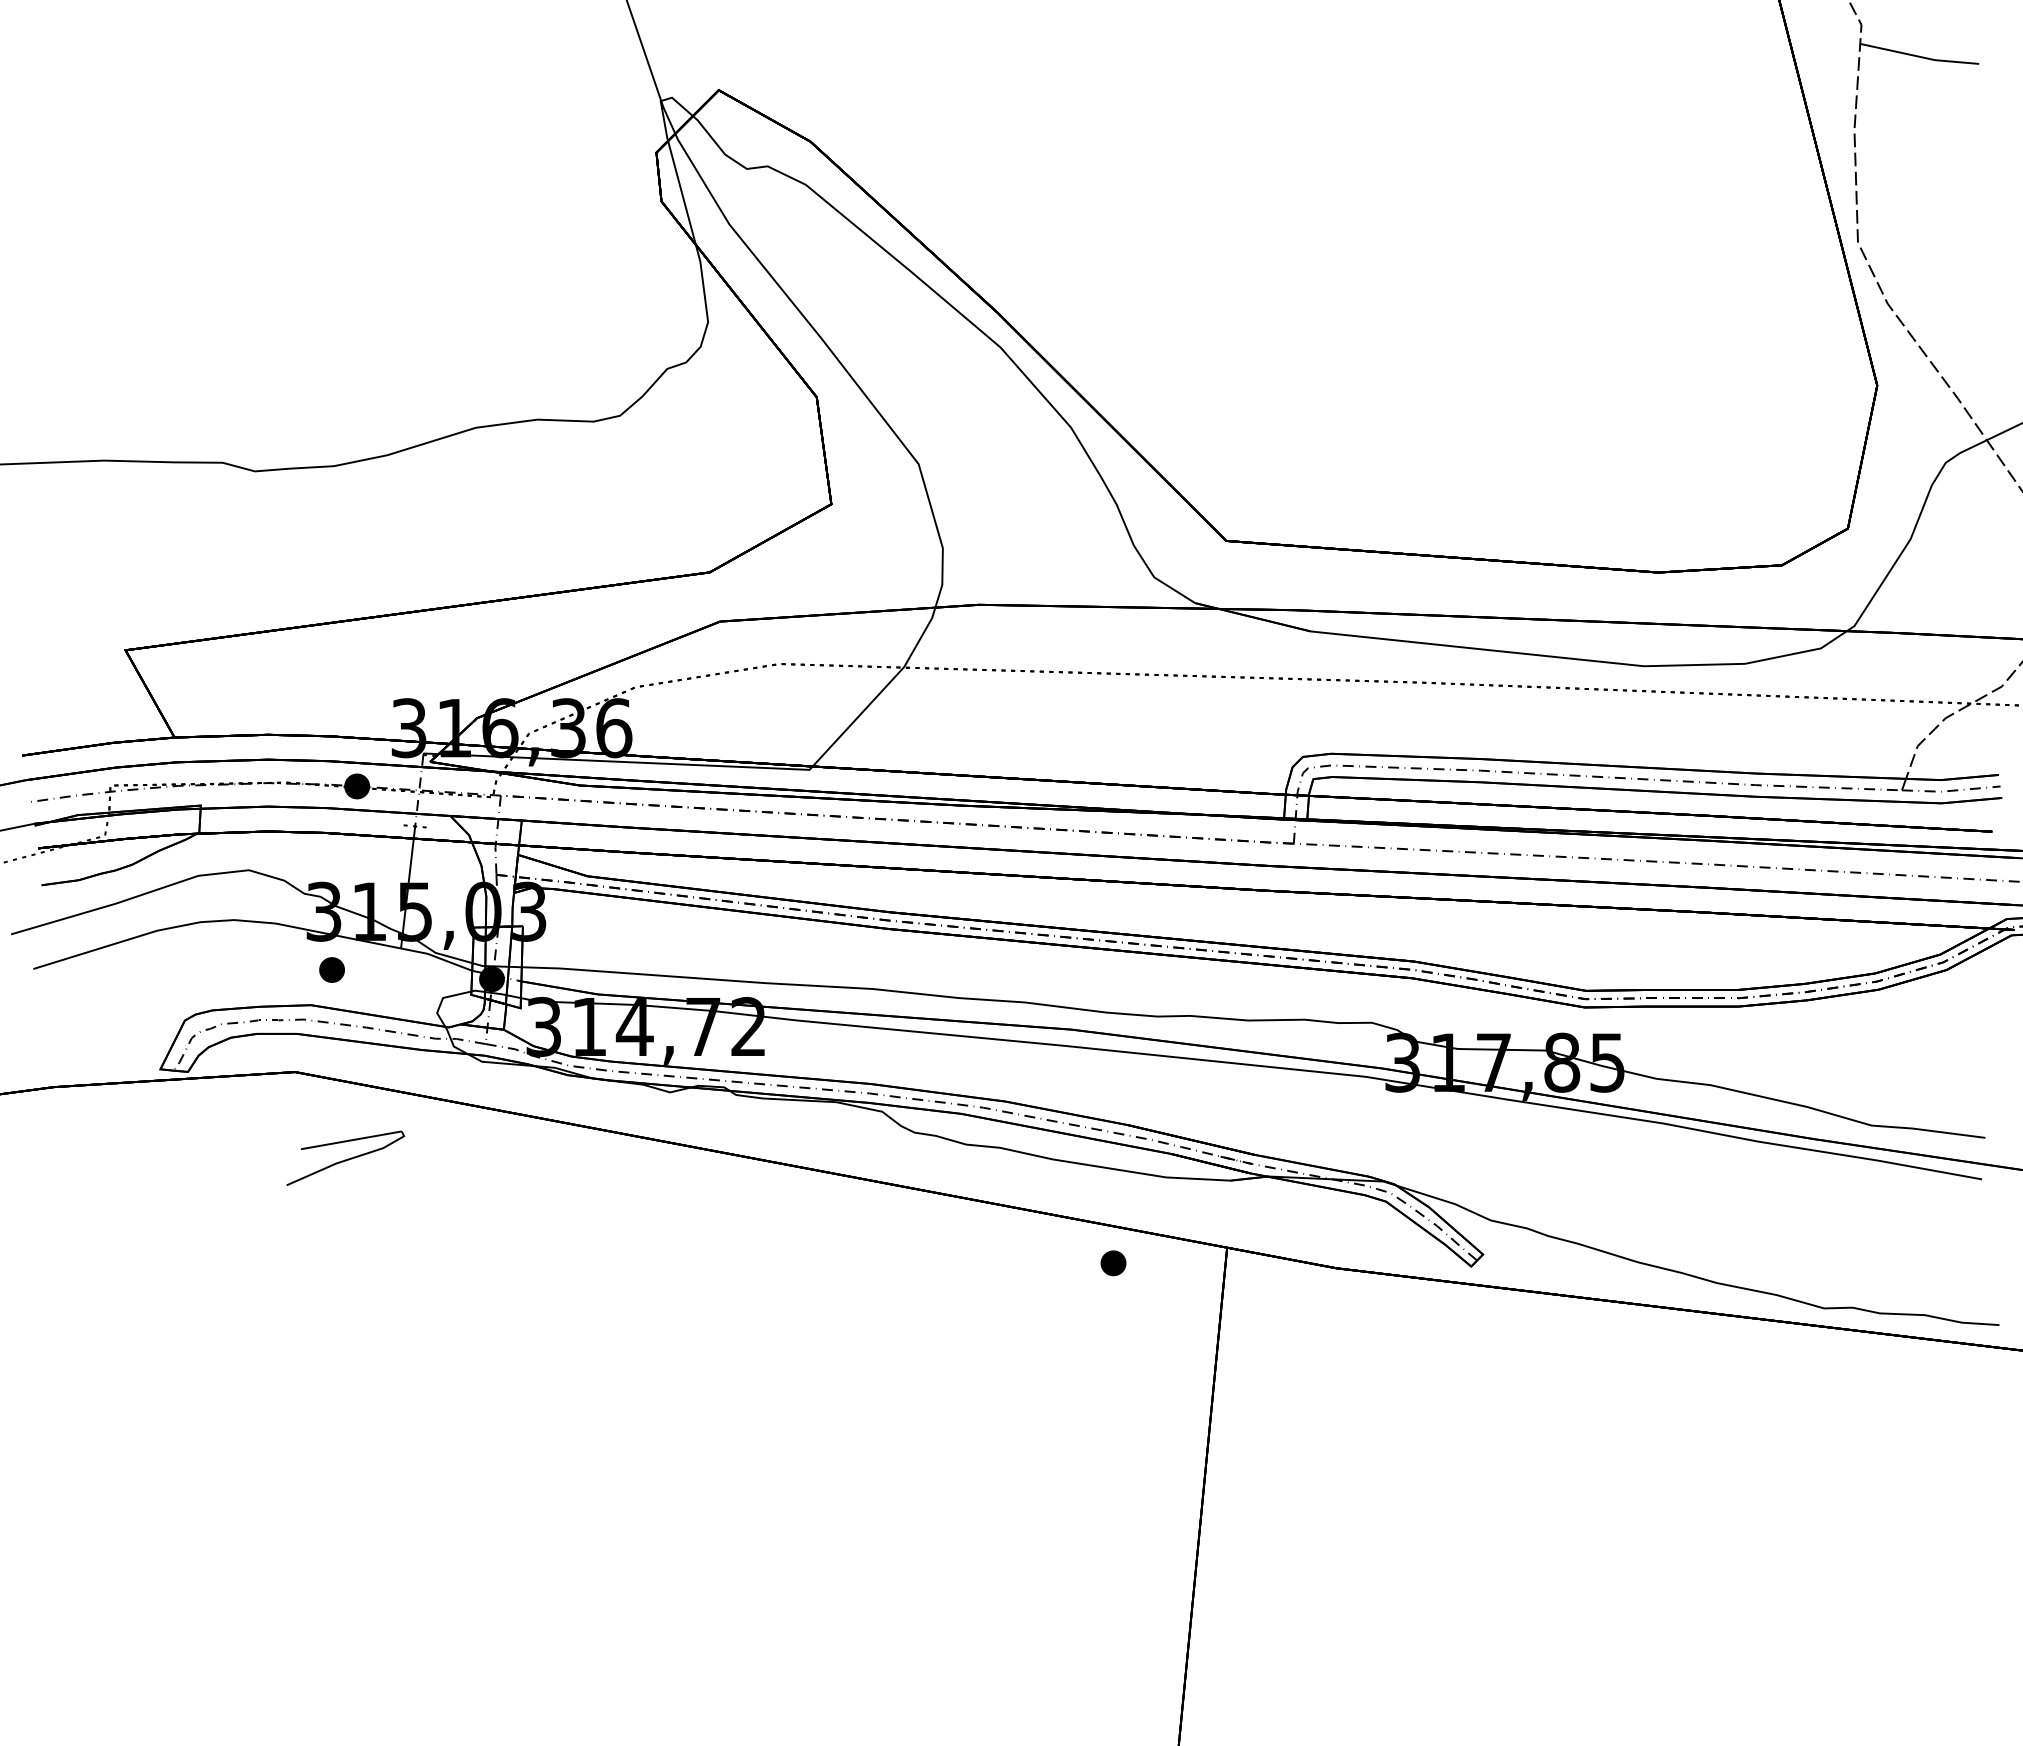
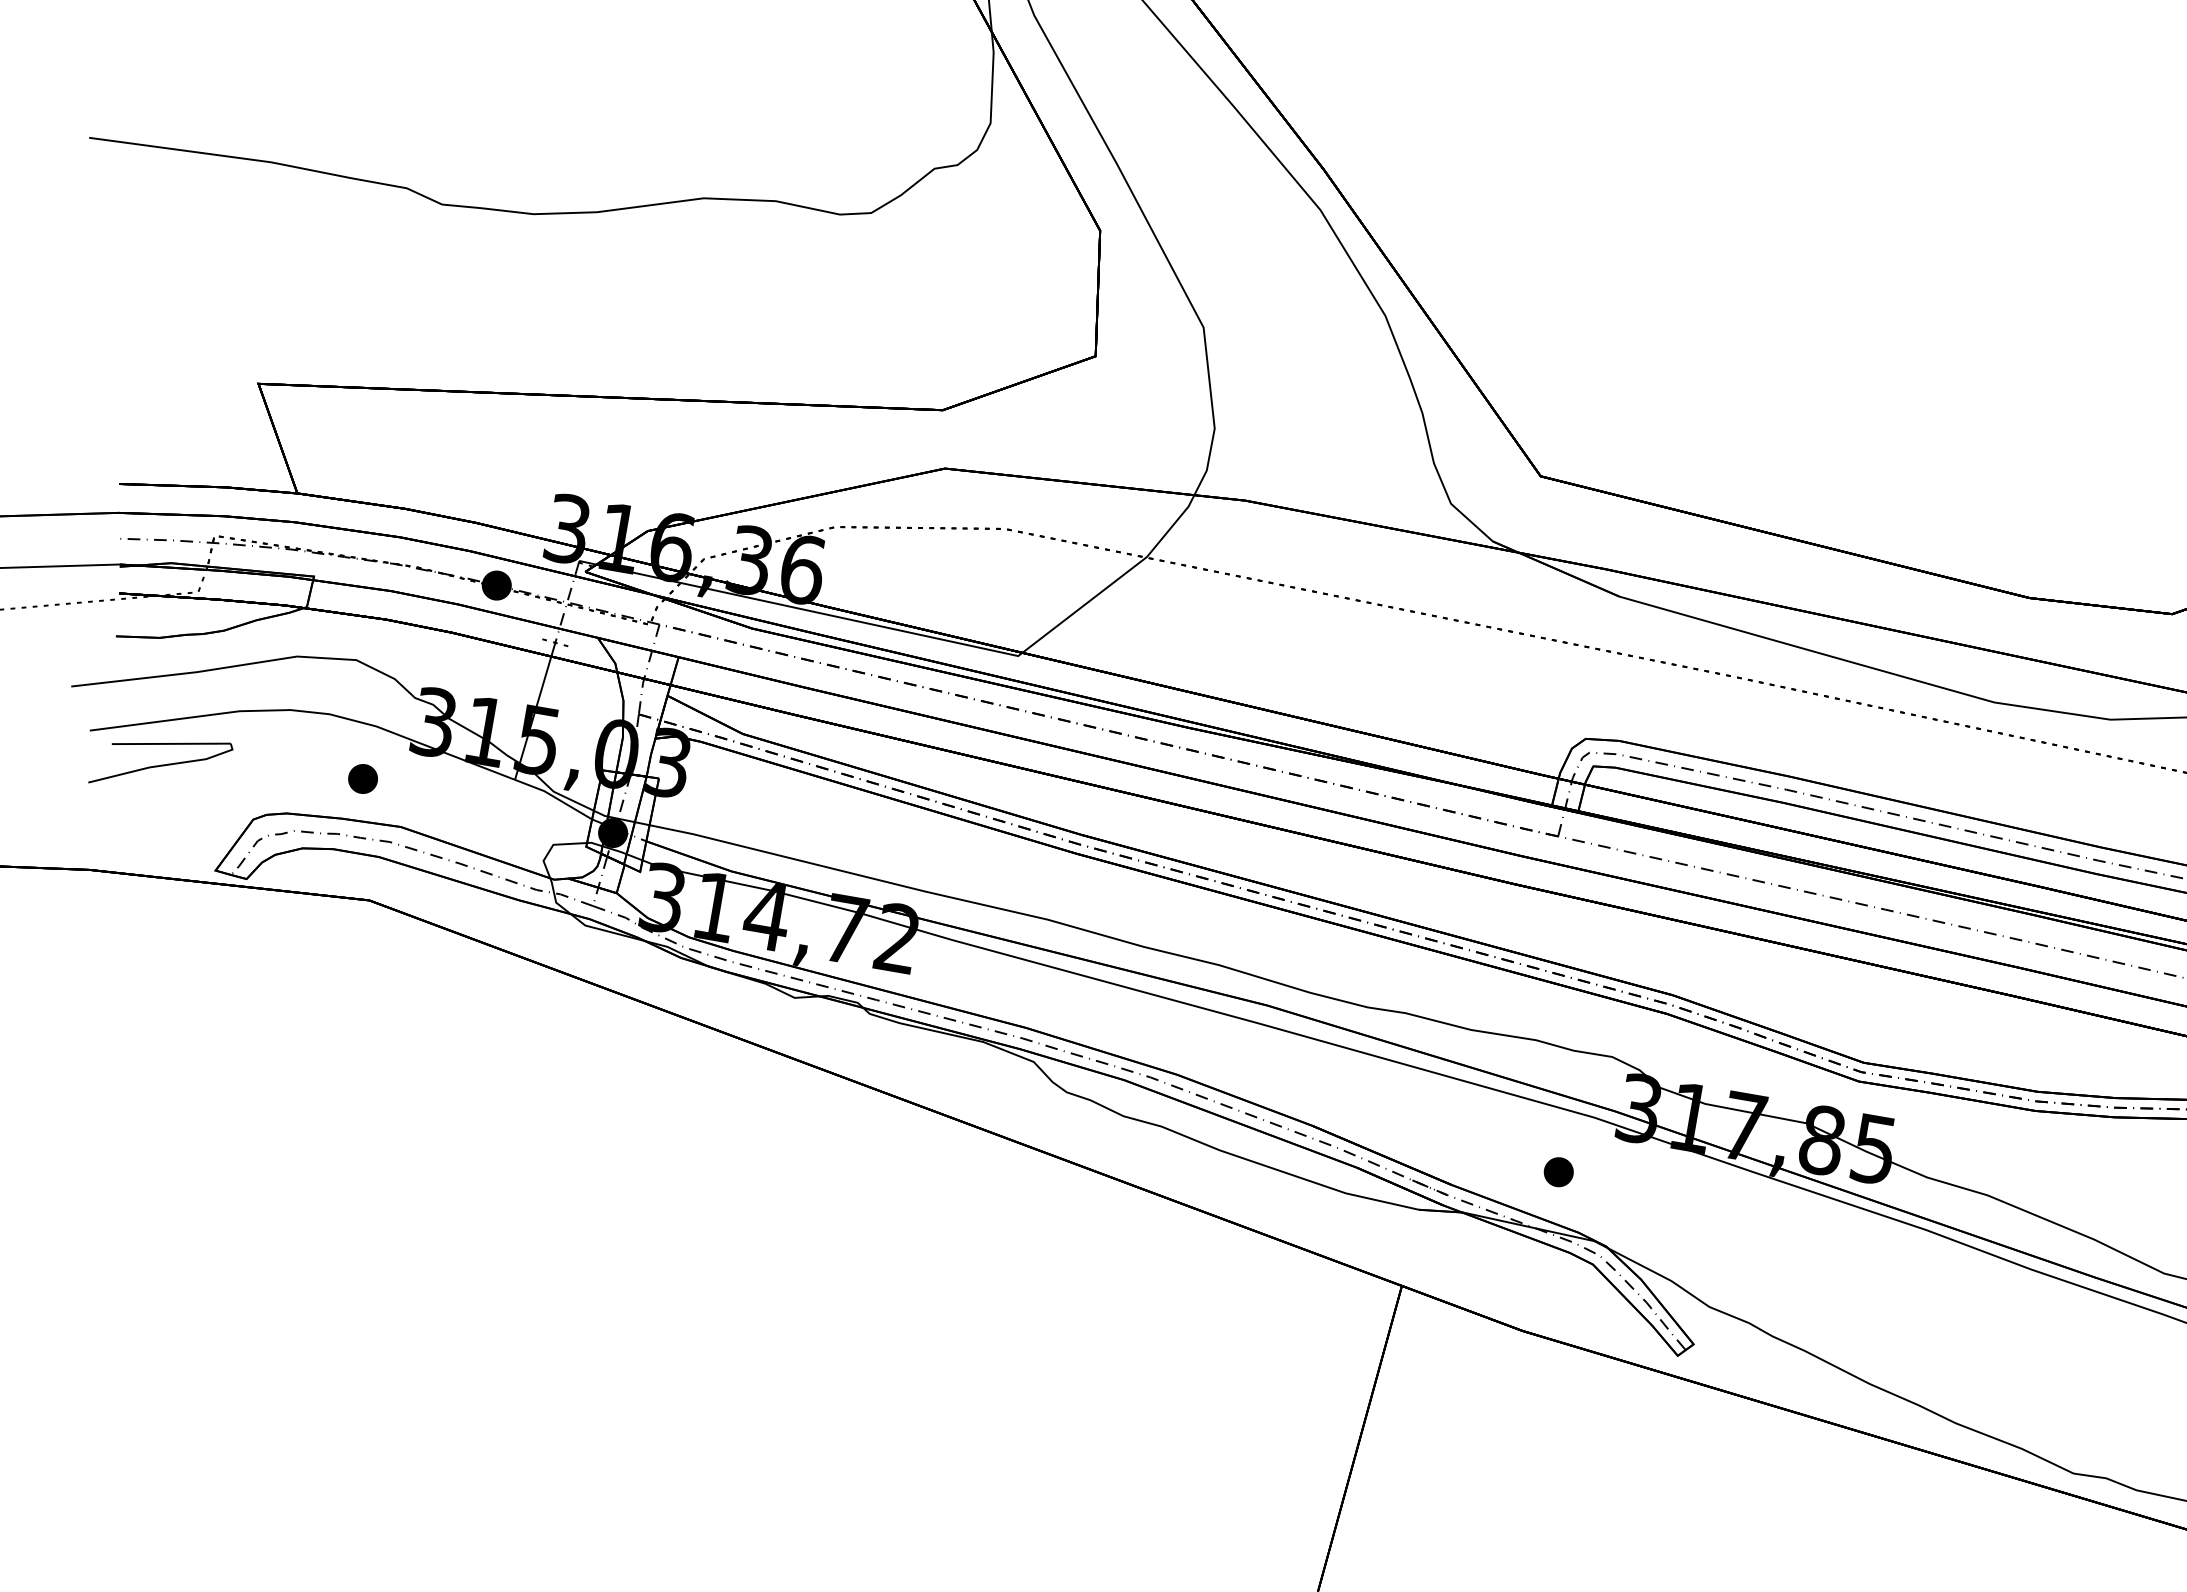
part: (331, 969) -> (362, 778), moved
part: (345, 1157) -> (161, 762), moved
part: (1113, 1263) -> (1558, 1172), moved

